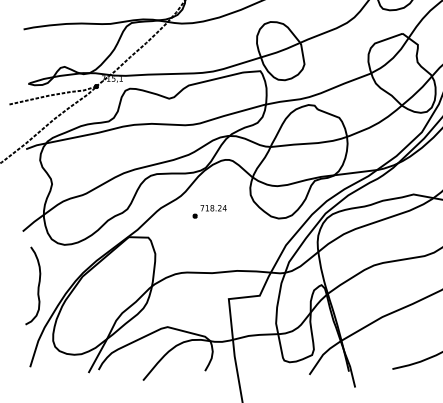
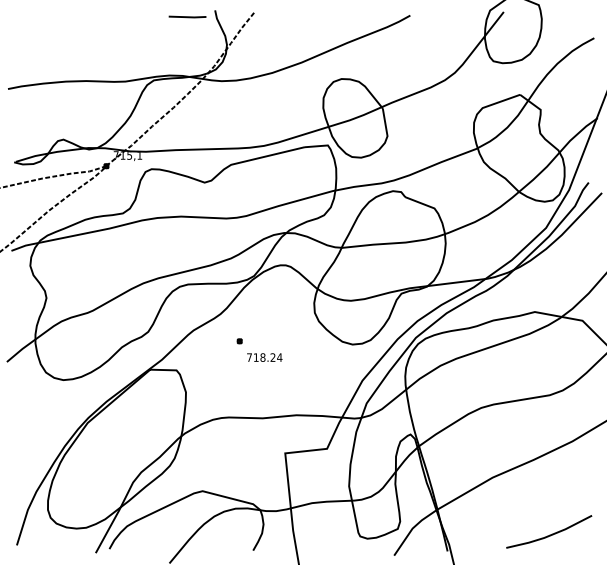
text: (213, 208) -> (264, 357), moved
curve: (38, 285) -> (27, 435), removed

